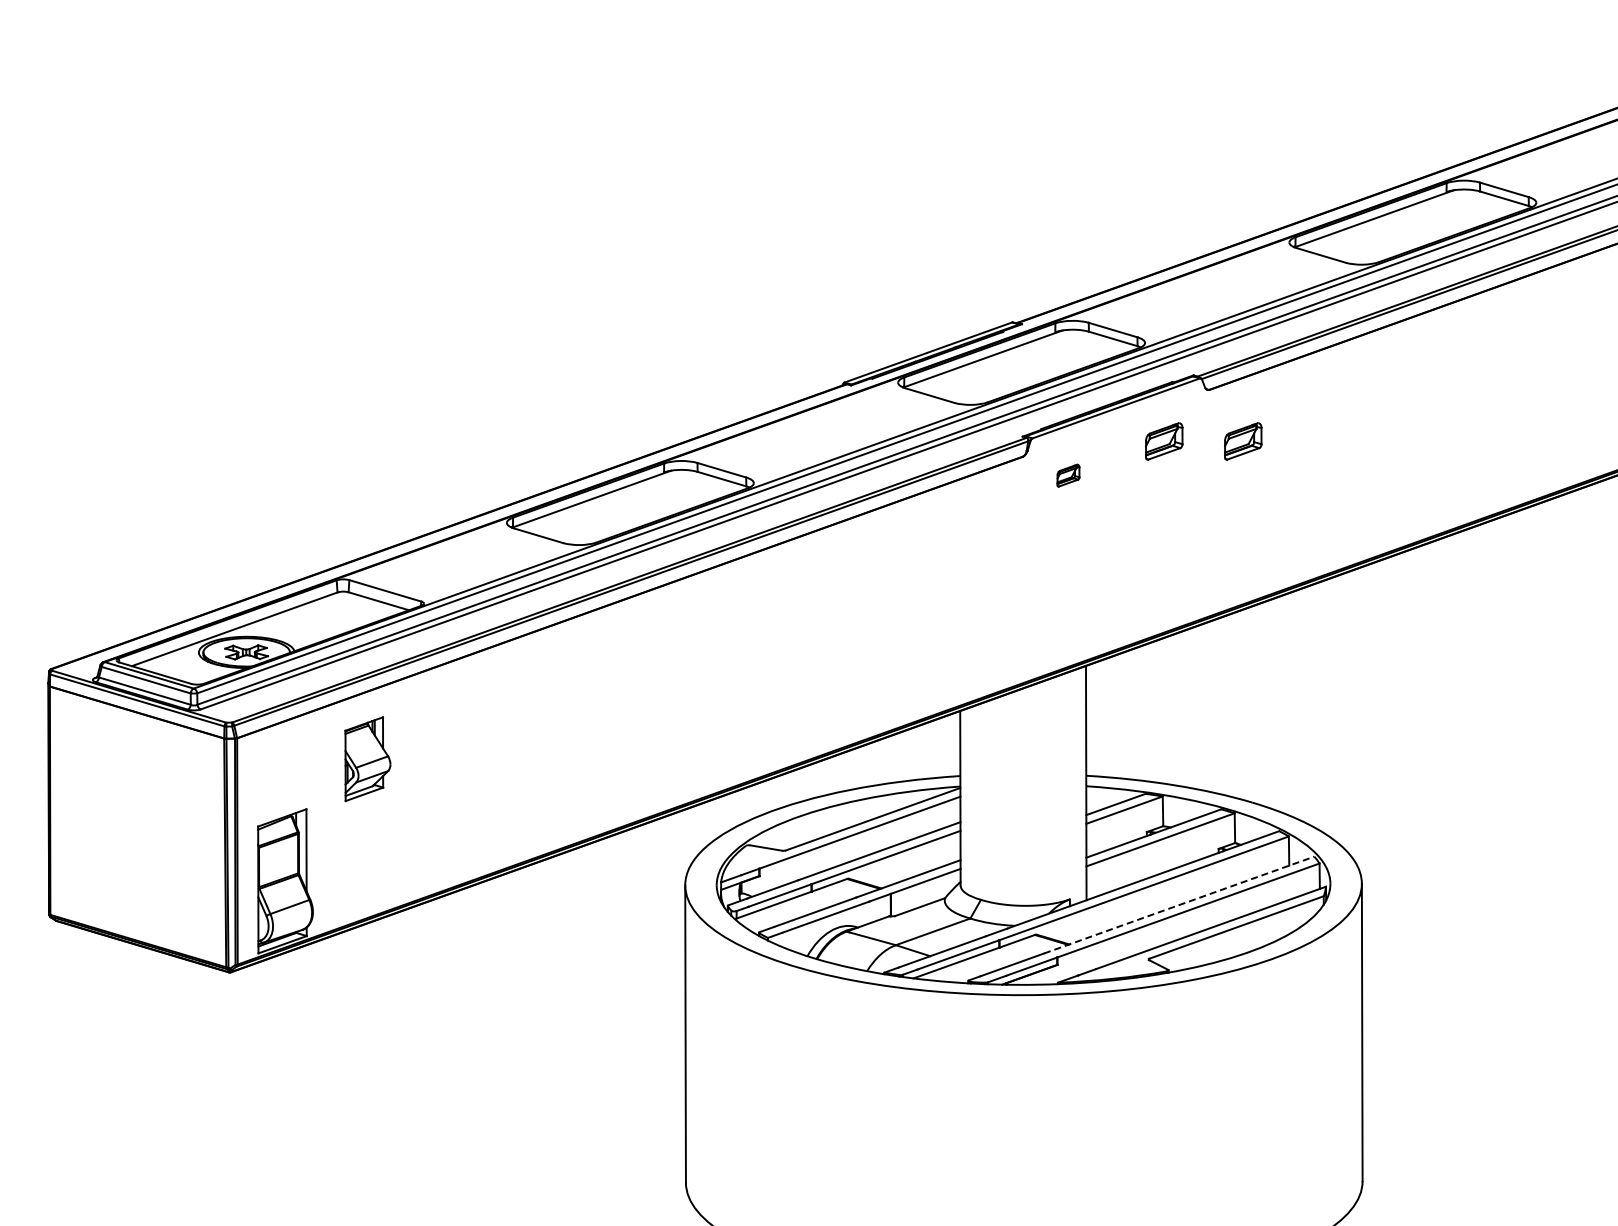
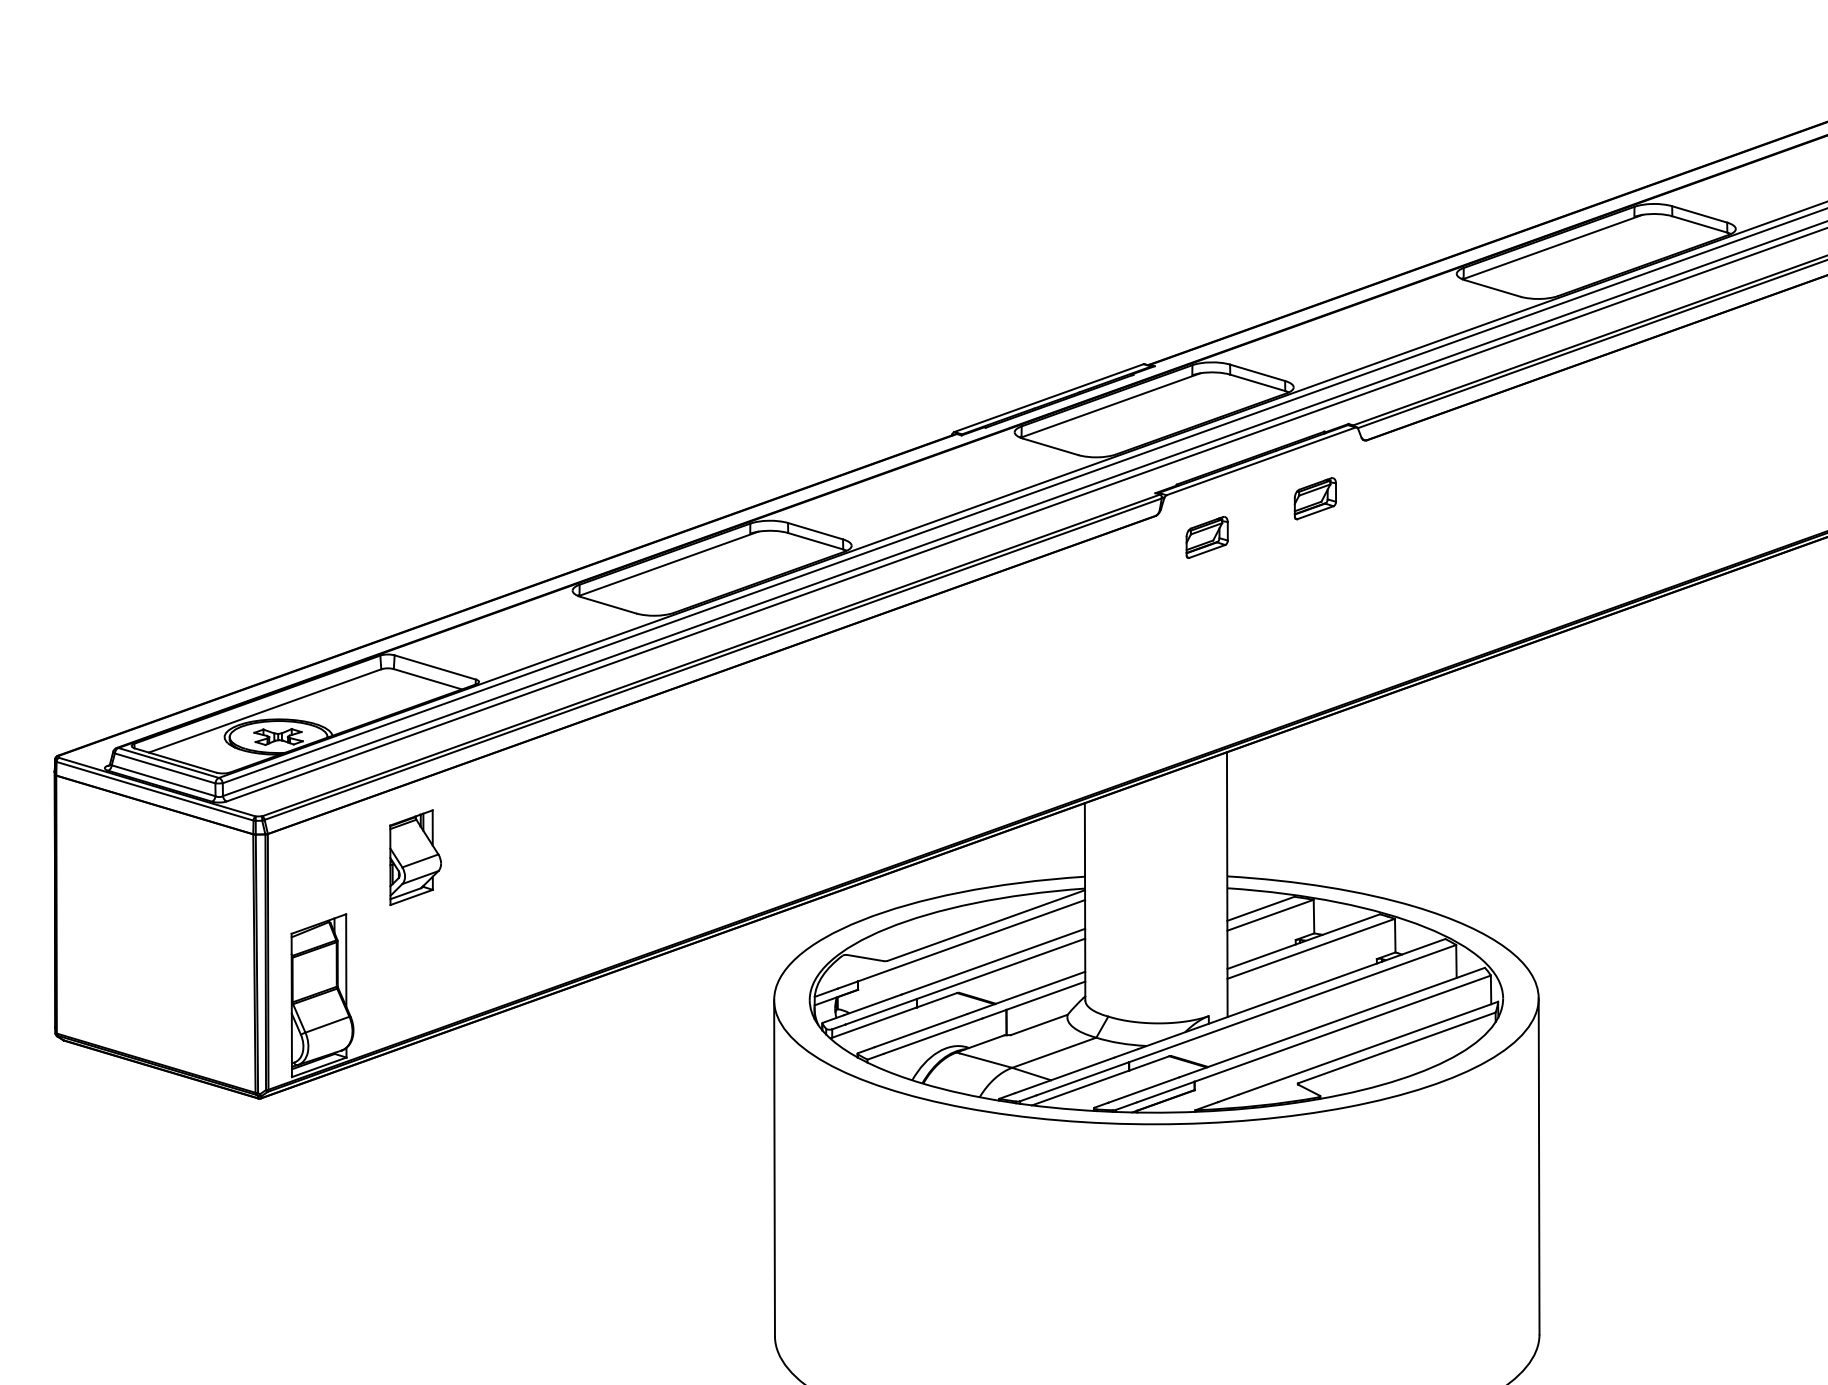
part: (1243, 441) -> (1404, 498), removed
part: (1068, 475) -> (1207, 537), size x1.67
line: (1179, 905) -> (1332, 1022), dashed -> solid

